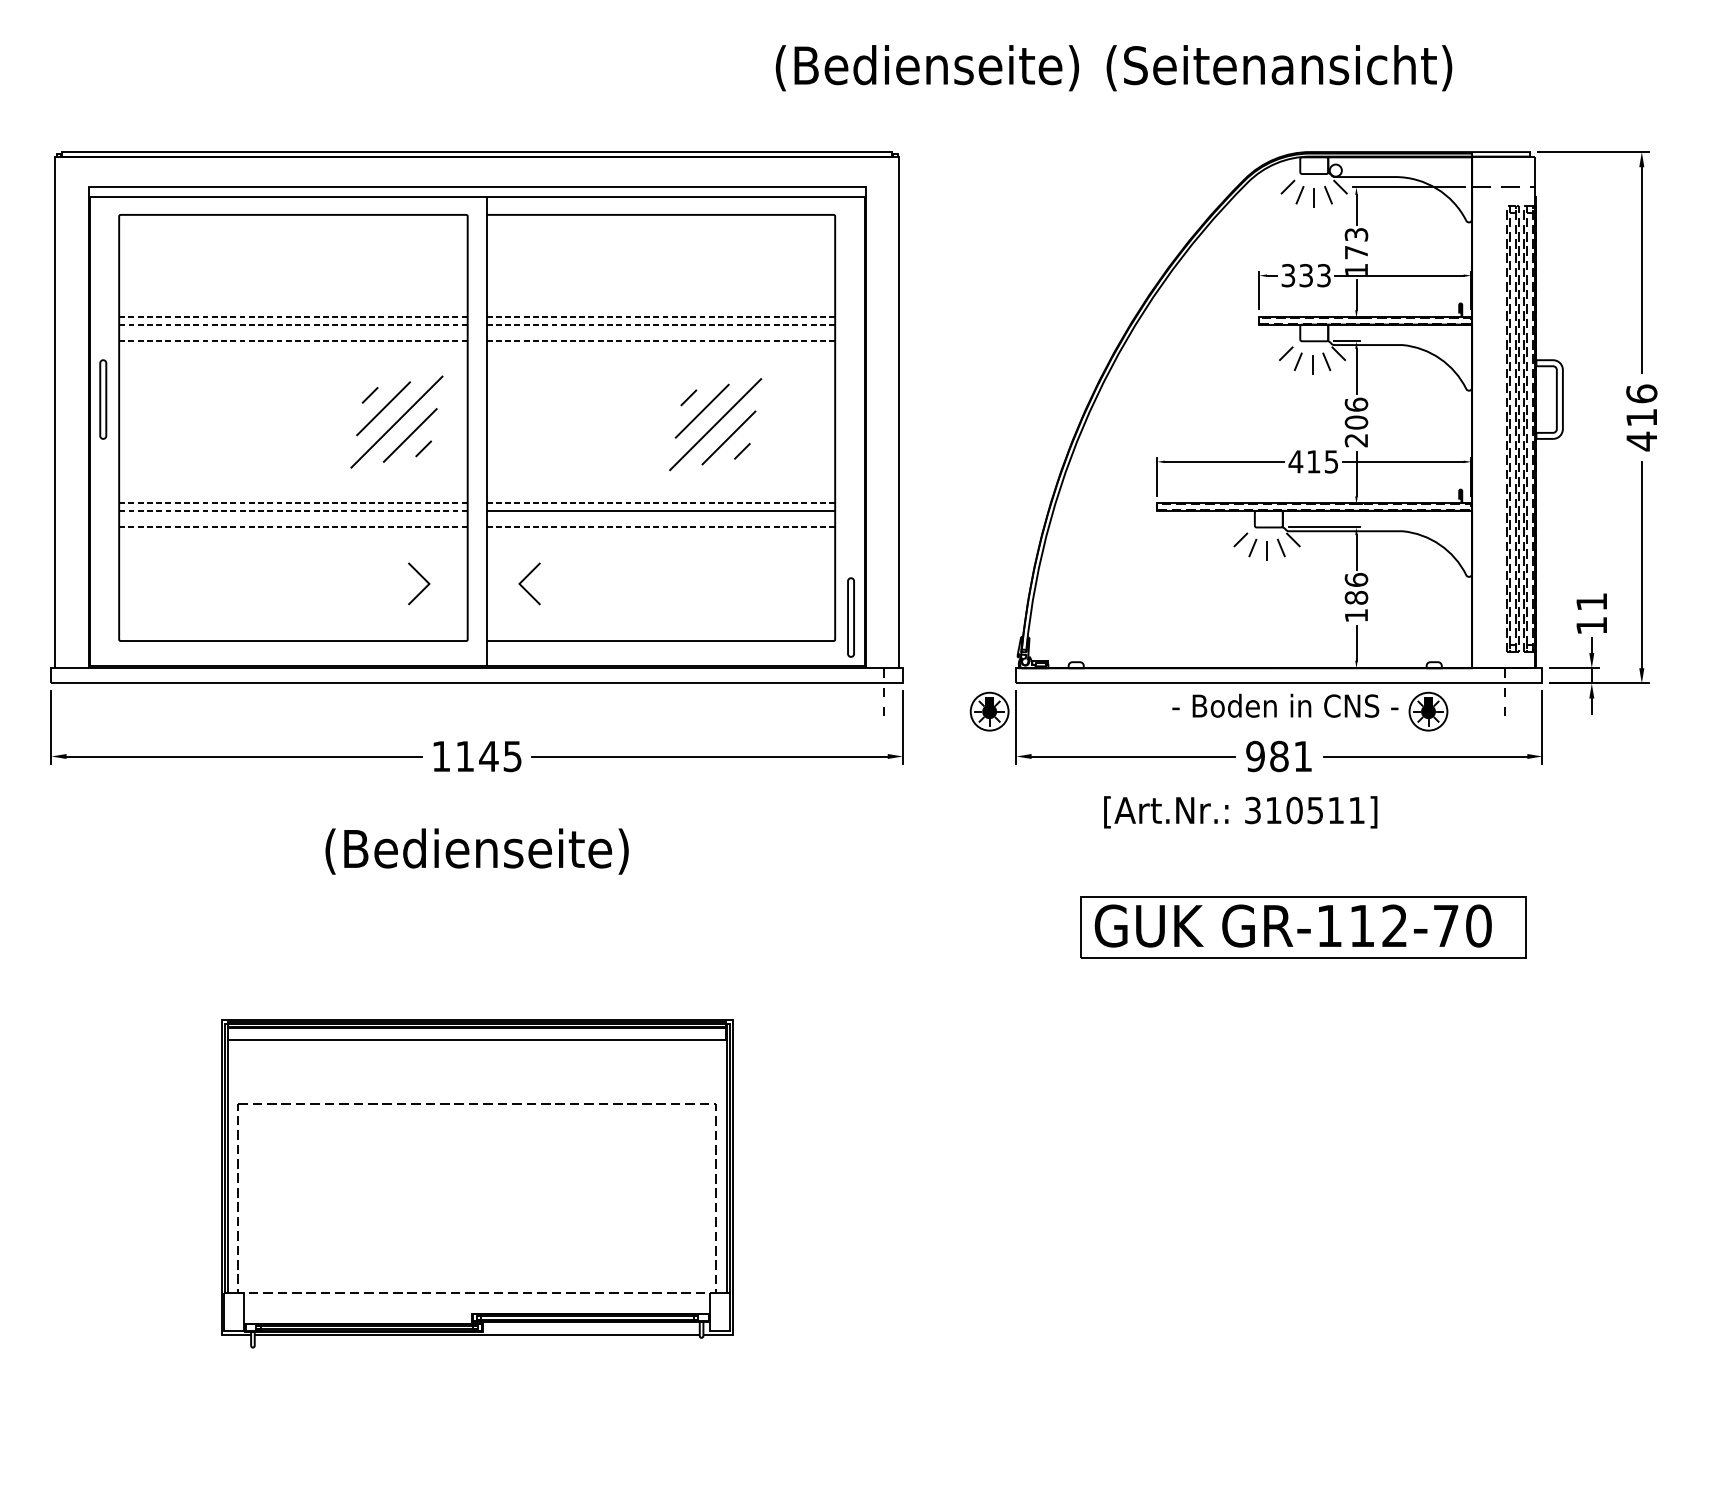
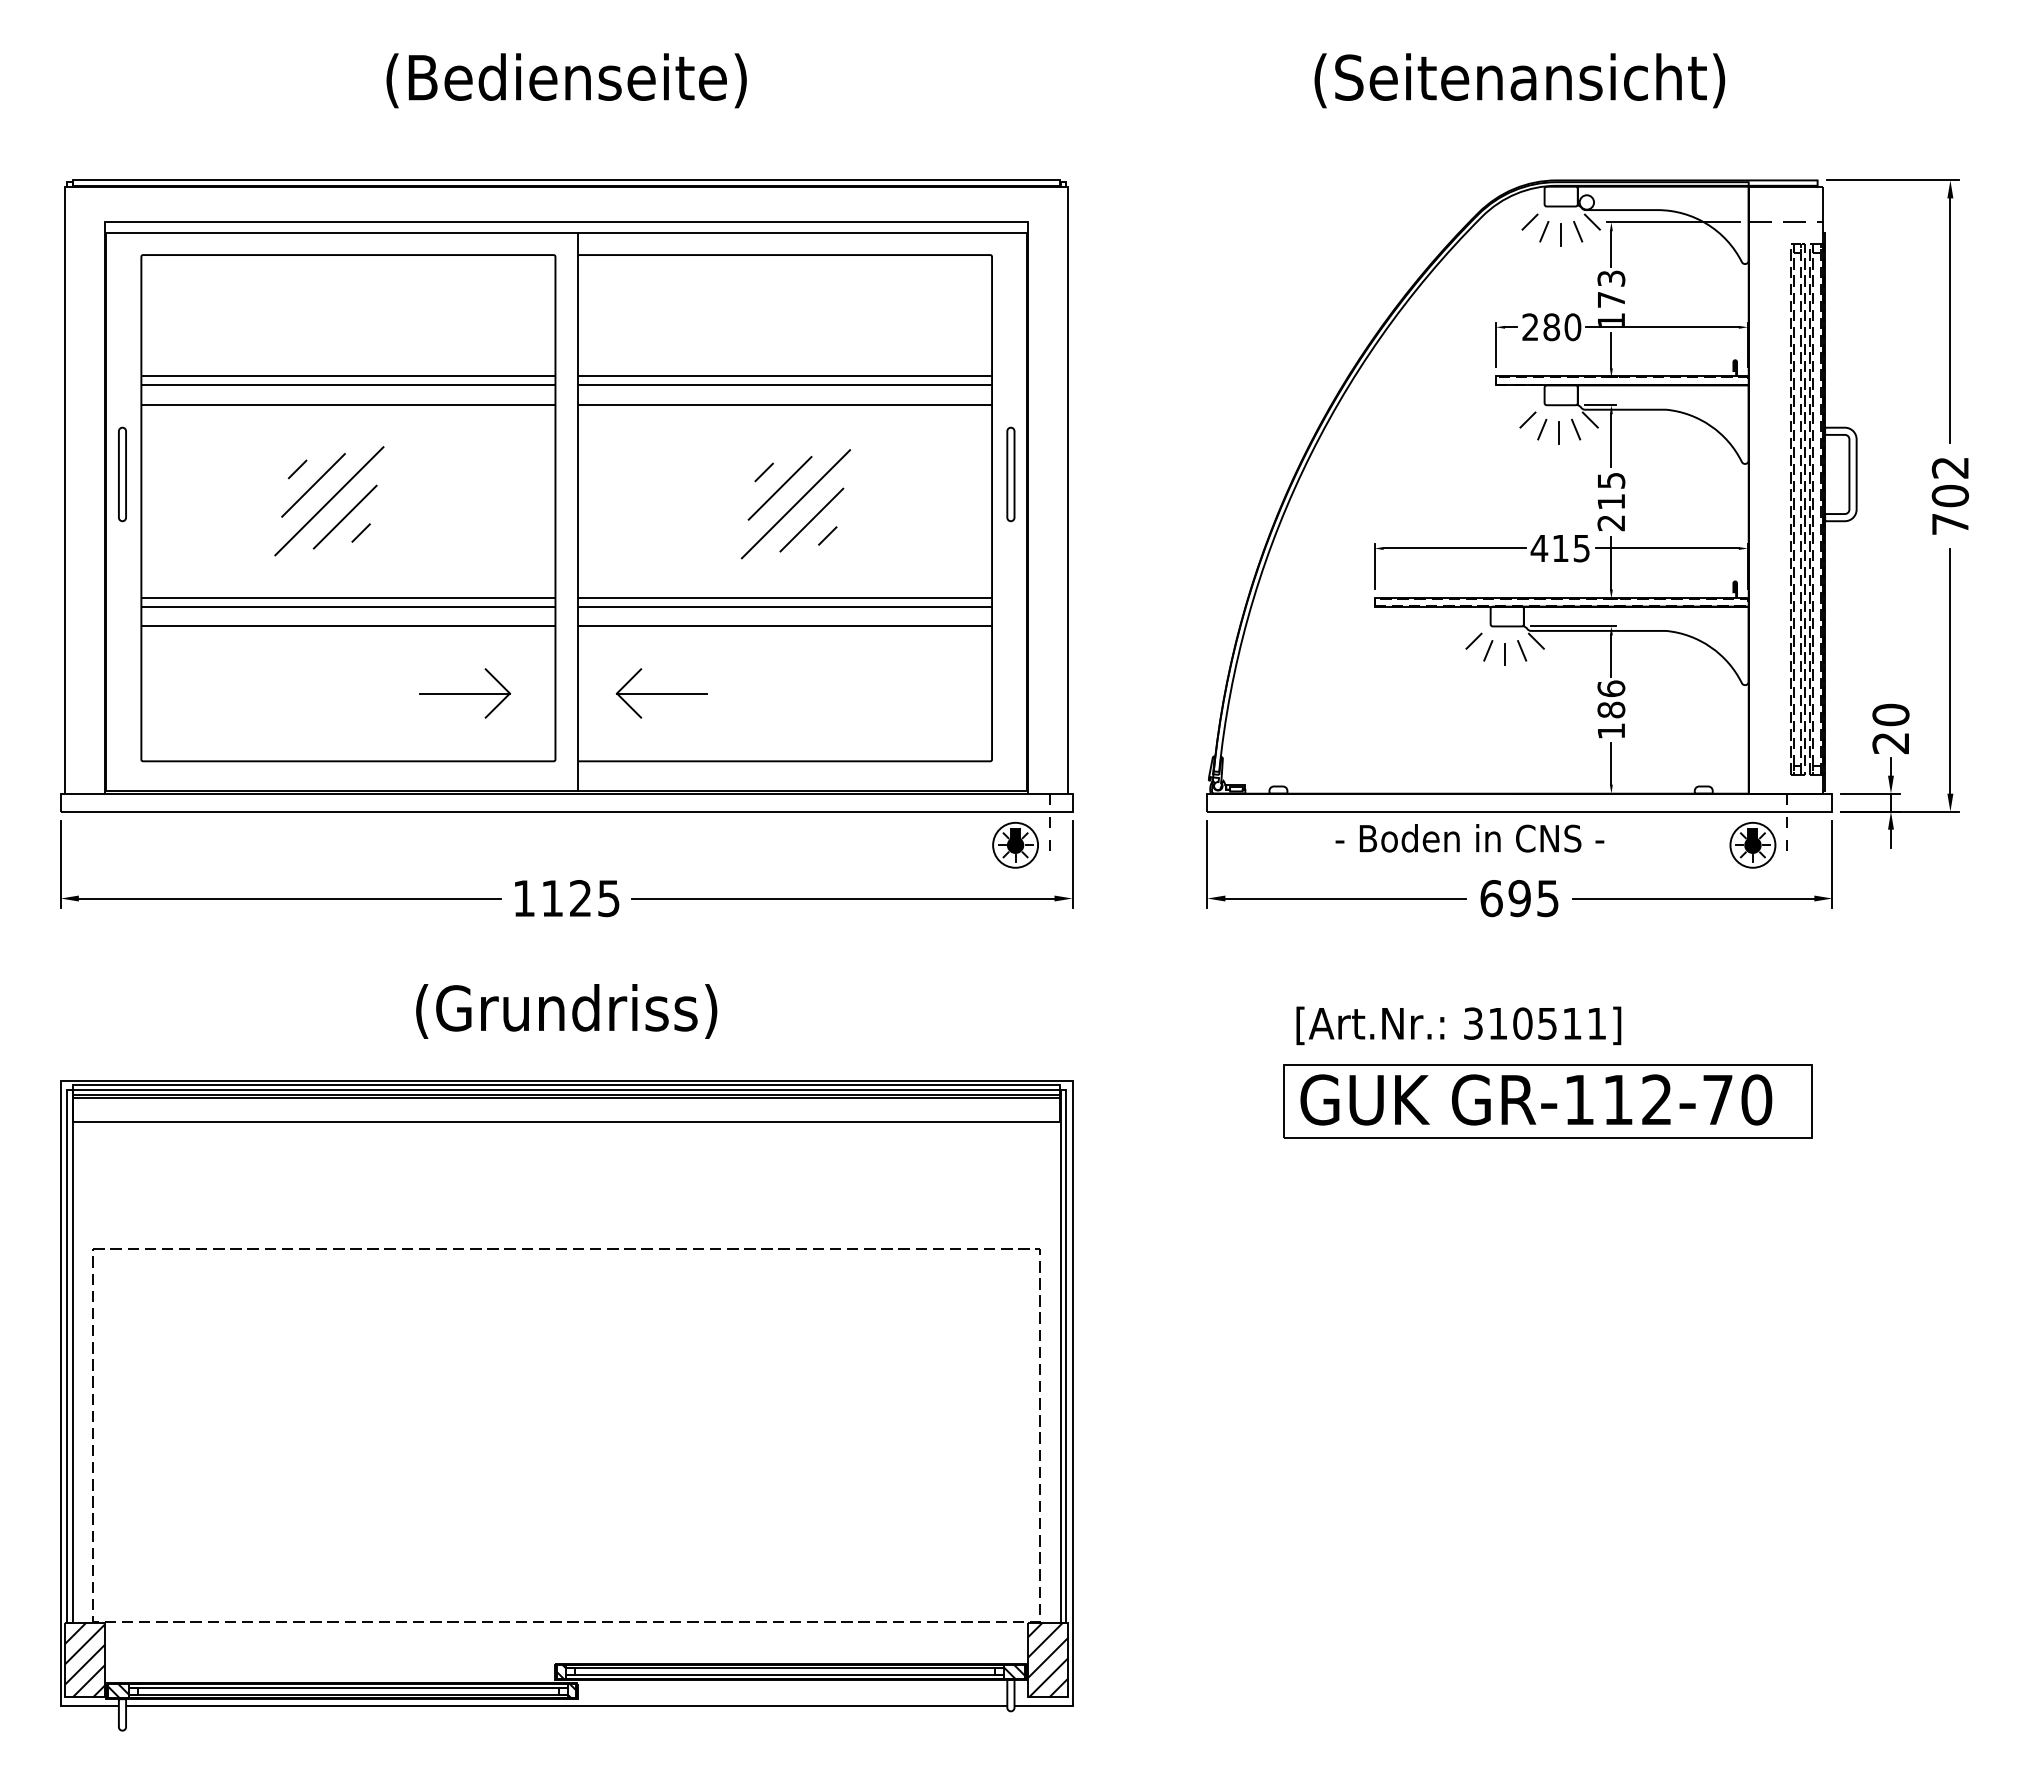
text: (927, 67) -> (566, 80), moved
text: (1306, 275) -> (1551, 327), 333 -> 280
line: (293, 317) -> (348, 376), dashed -> solid
line: (661, 317) -> (785, 376), dashed -> solid
line: (292, 324) -> (347, 385), dashed -> solid
line: (660, 324) -> (784, 385), dashed -> solid
line: (293, 341) -> (348, 405), dashed -> solid
line: (661, 341) -> (785, 405), dashed -> solid
text: (1356, 413) -> (1611, 491), 206 -> 215
text: (1641, 418) -> (1949, 496), 416 -> 702
part: (397, 422) -> (329, 501), moved
part: (715, 424) -> (795, 504), moved
line: (293, 503) -> (348, 597), dashed -> solid
line: (661, 503) -> (785, 597), dashed -> solid
line: (292, 510) -> (347, 606), dashed -> solid
line: (293, 527) -> (348, 626), dashed -> solid
line: (661, 527) -> (785, 626), dashed -> solid
line: (391, 583) -> (464, 693), added
line: (556, 583) -> (661, 693), added
text: (1591, 613) -> (1890, 728), 11 -> 20
part: (850, 617) -> (1010, 474), moved
text: (1285, 705) -> (1469, 838), moved
part: (989, 711) -> (1015, 844), moved
part: (1428, 711) -> (1752, 844), moved
text: (488, 756) -> (580, 898), 1145 -> 1125
text: (1279, 756) -> (1519, 898), 981 -> 695
text: (1240, 812) -> (1458, 1025), moved
text: (476, 851) -> (566, 1011), (Bedienseite) -> (Grundriss)
part: (476, 1183) -> (566, 1405), size x1.67

